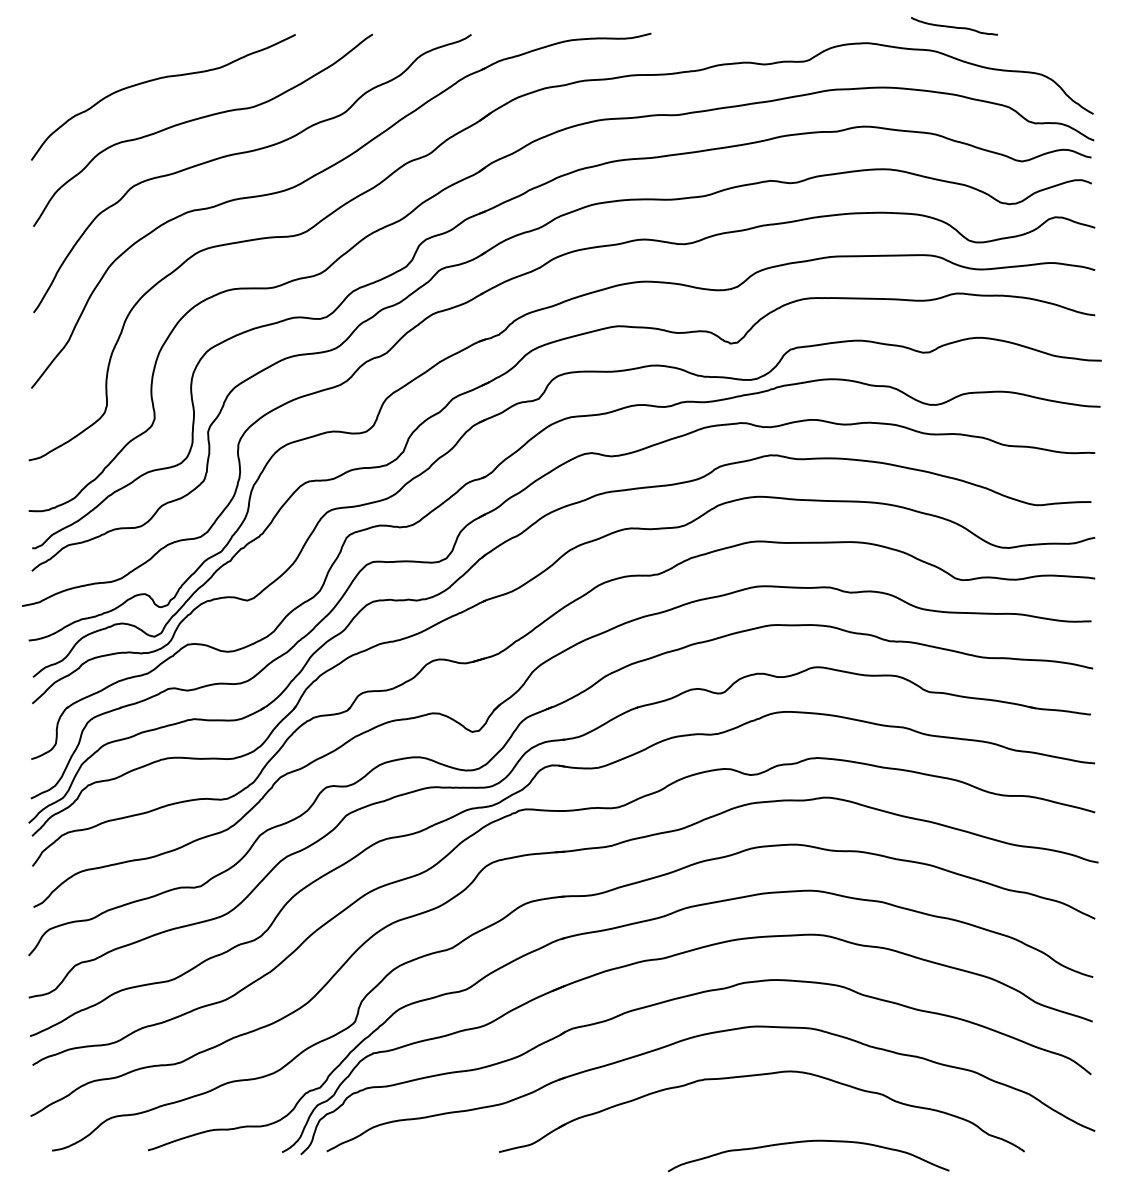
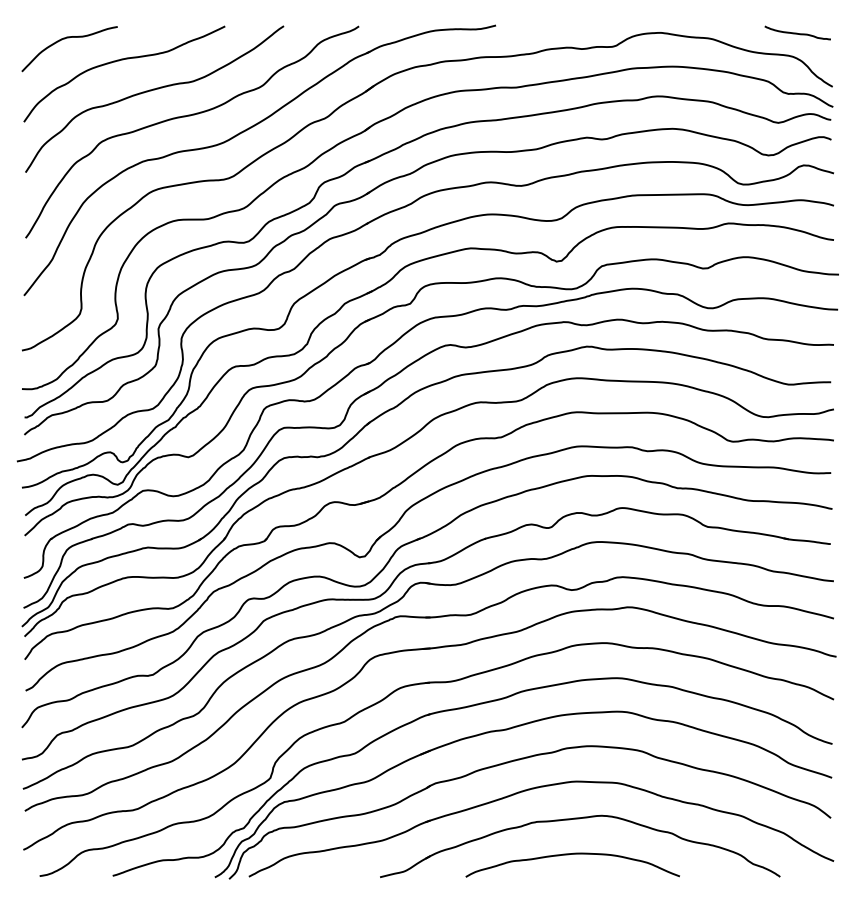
curve: (954, 25) -> (797, 32), moved
curve: (85, 51) -> (65, 39), added
curve: (802, 1143) -> (568, 855), moved

